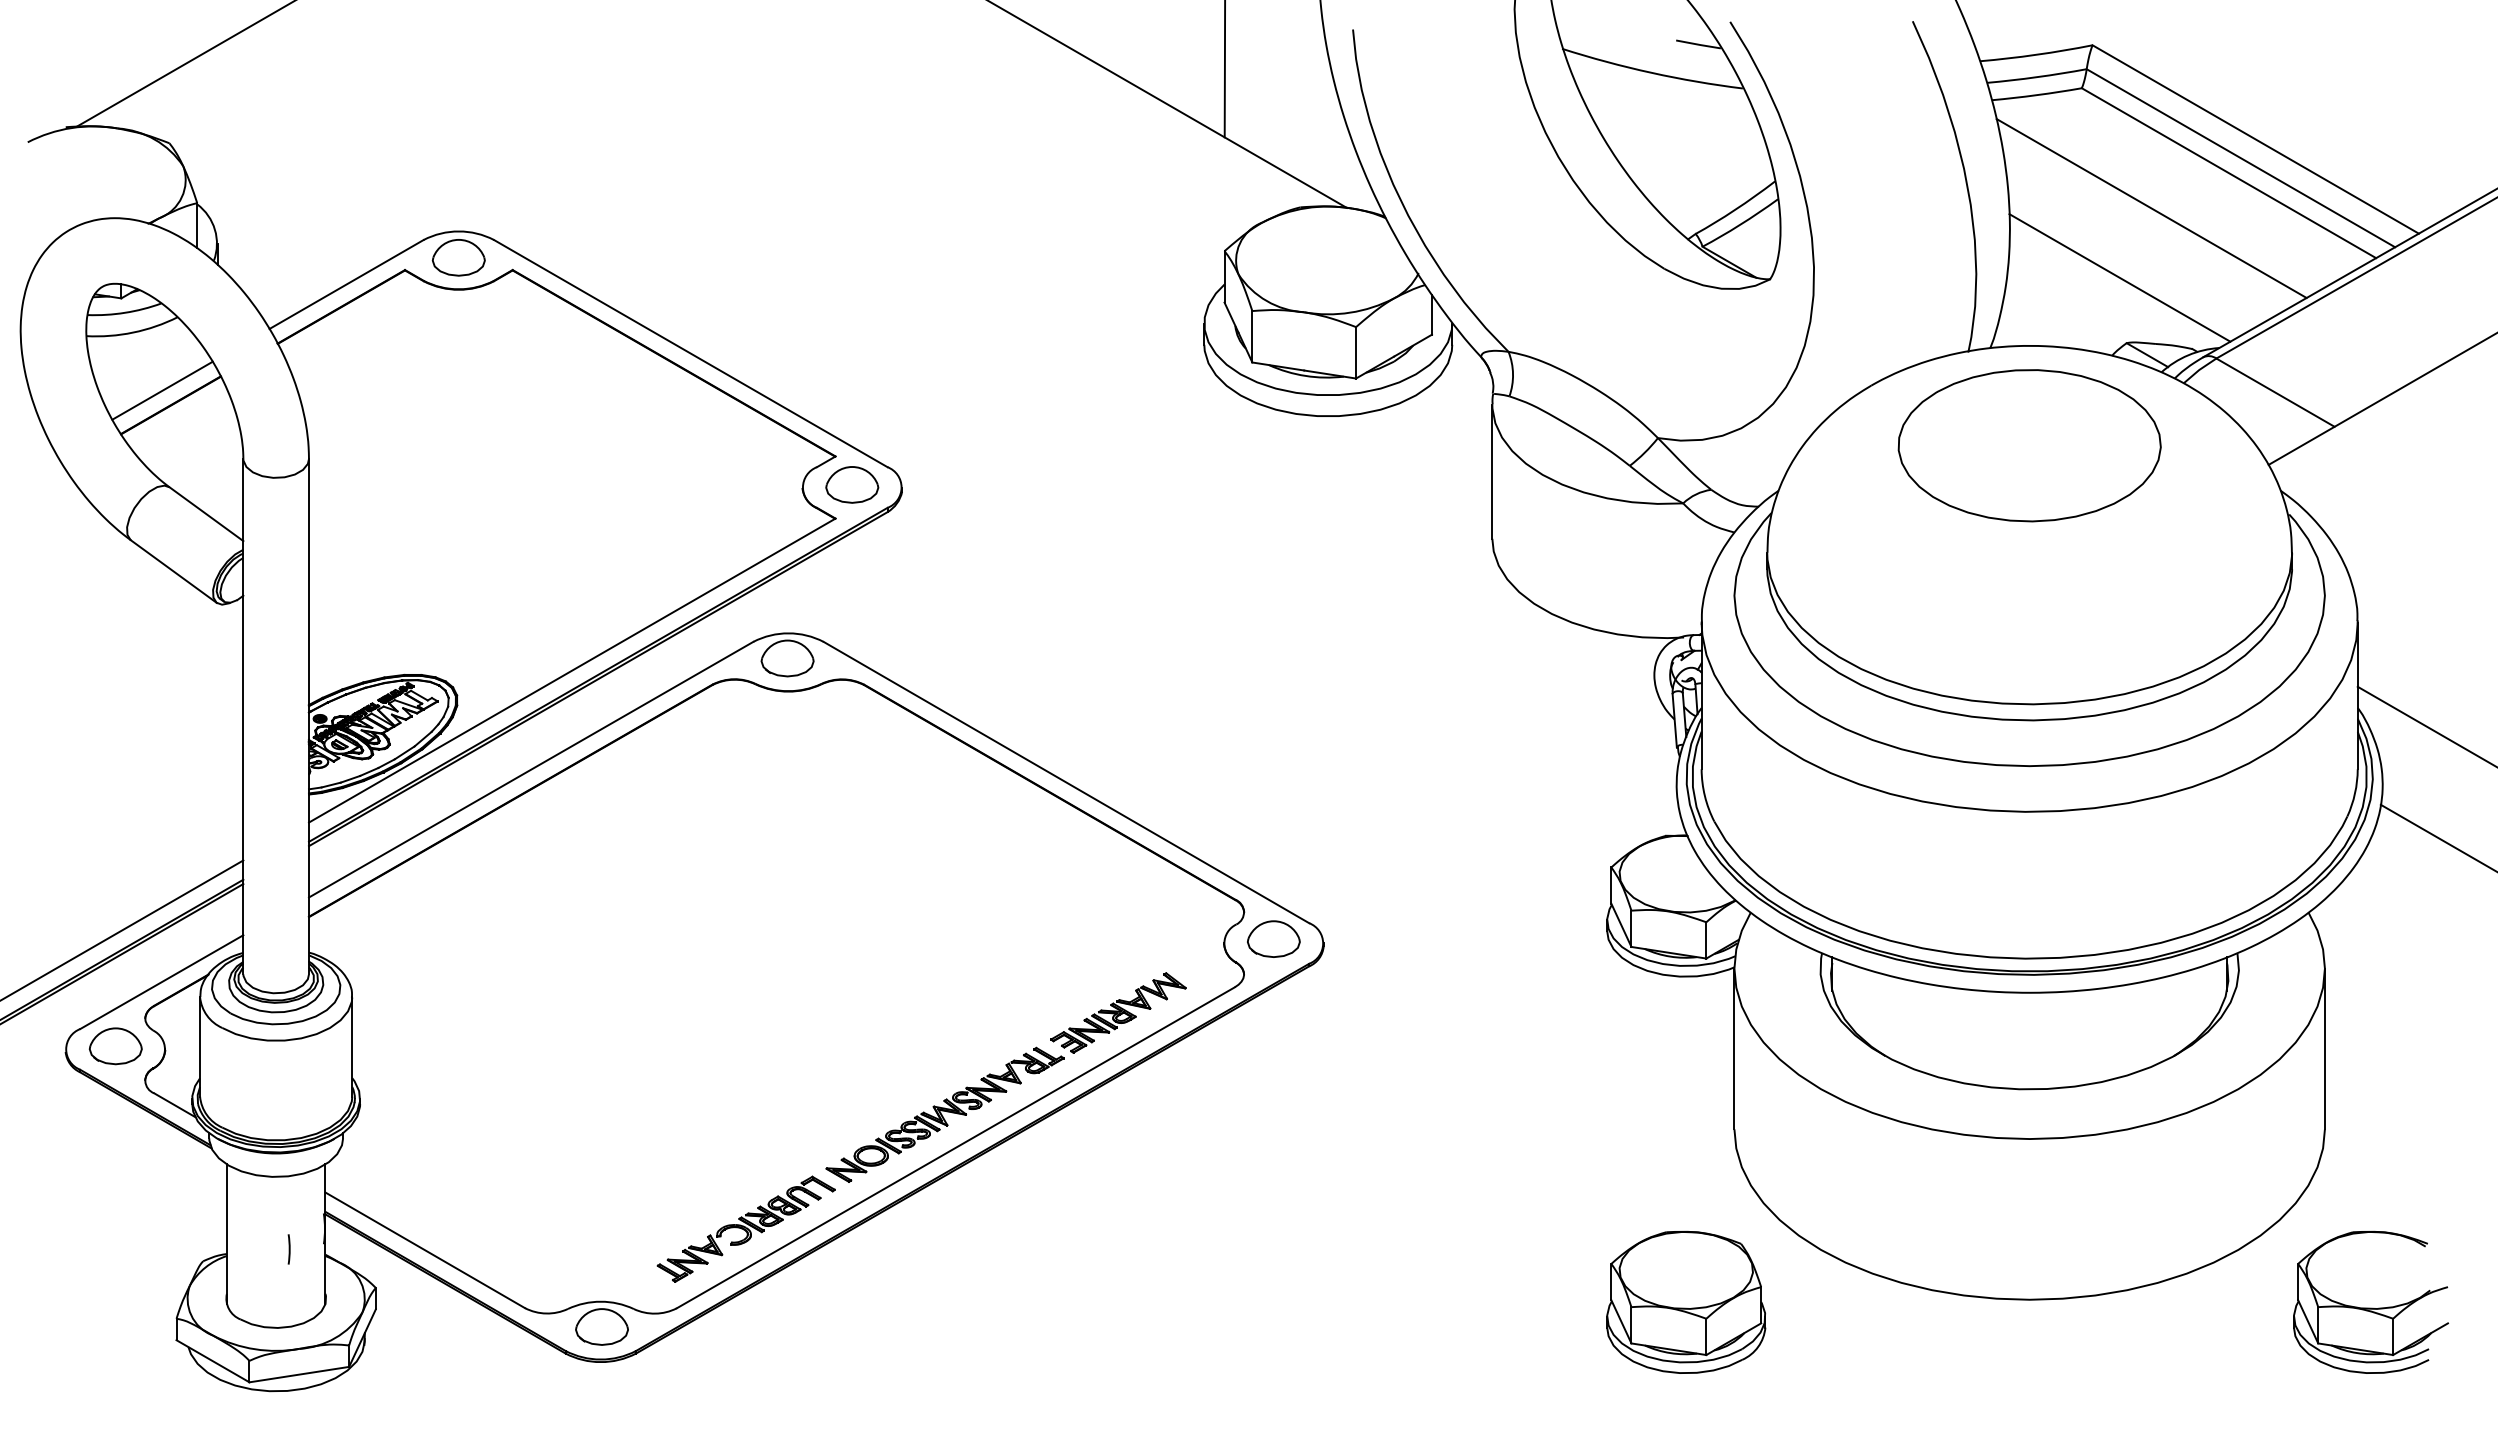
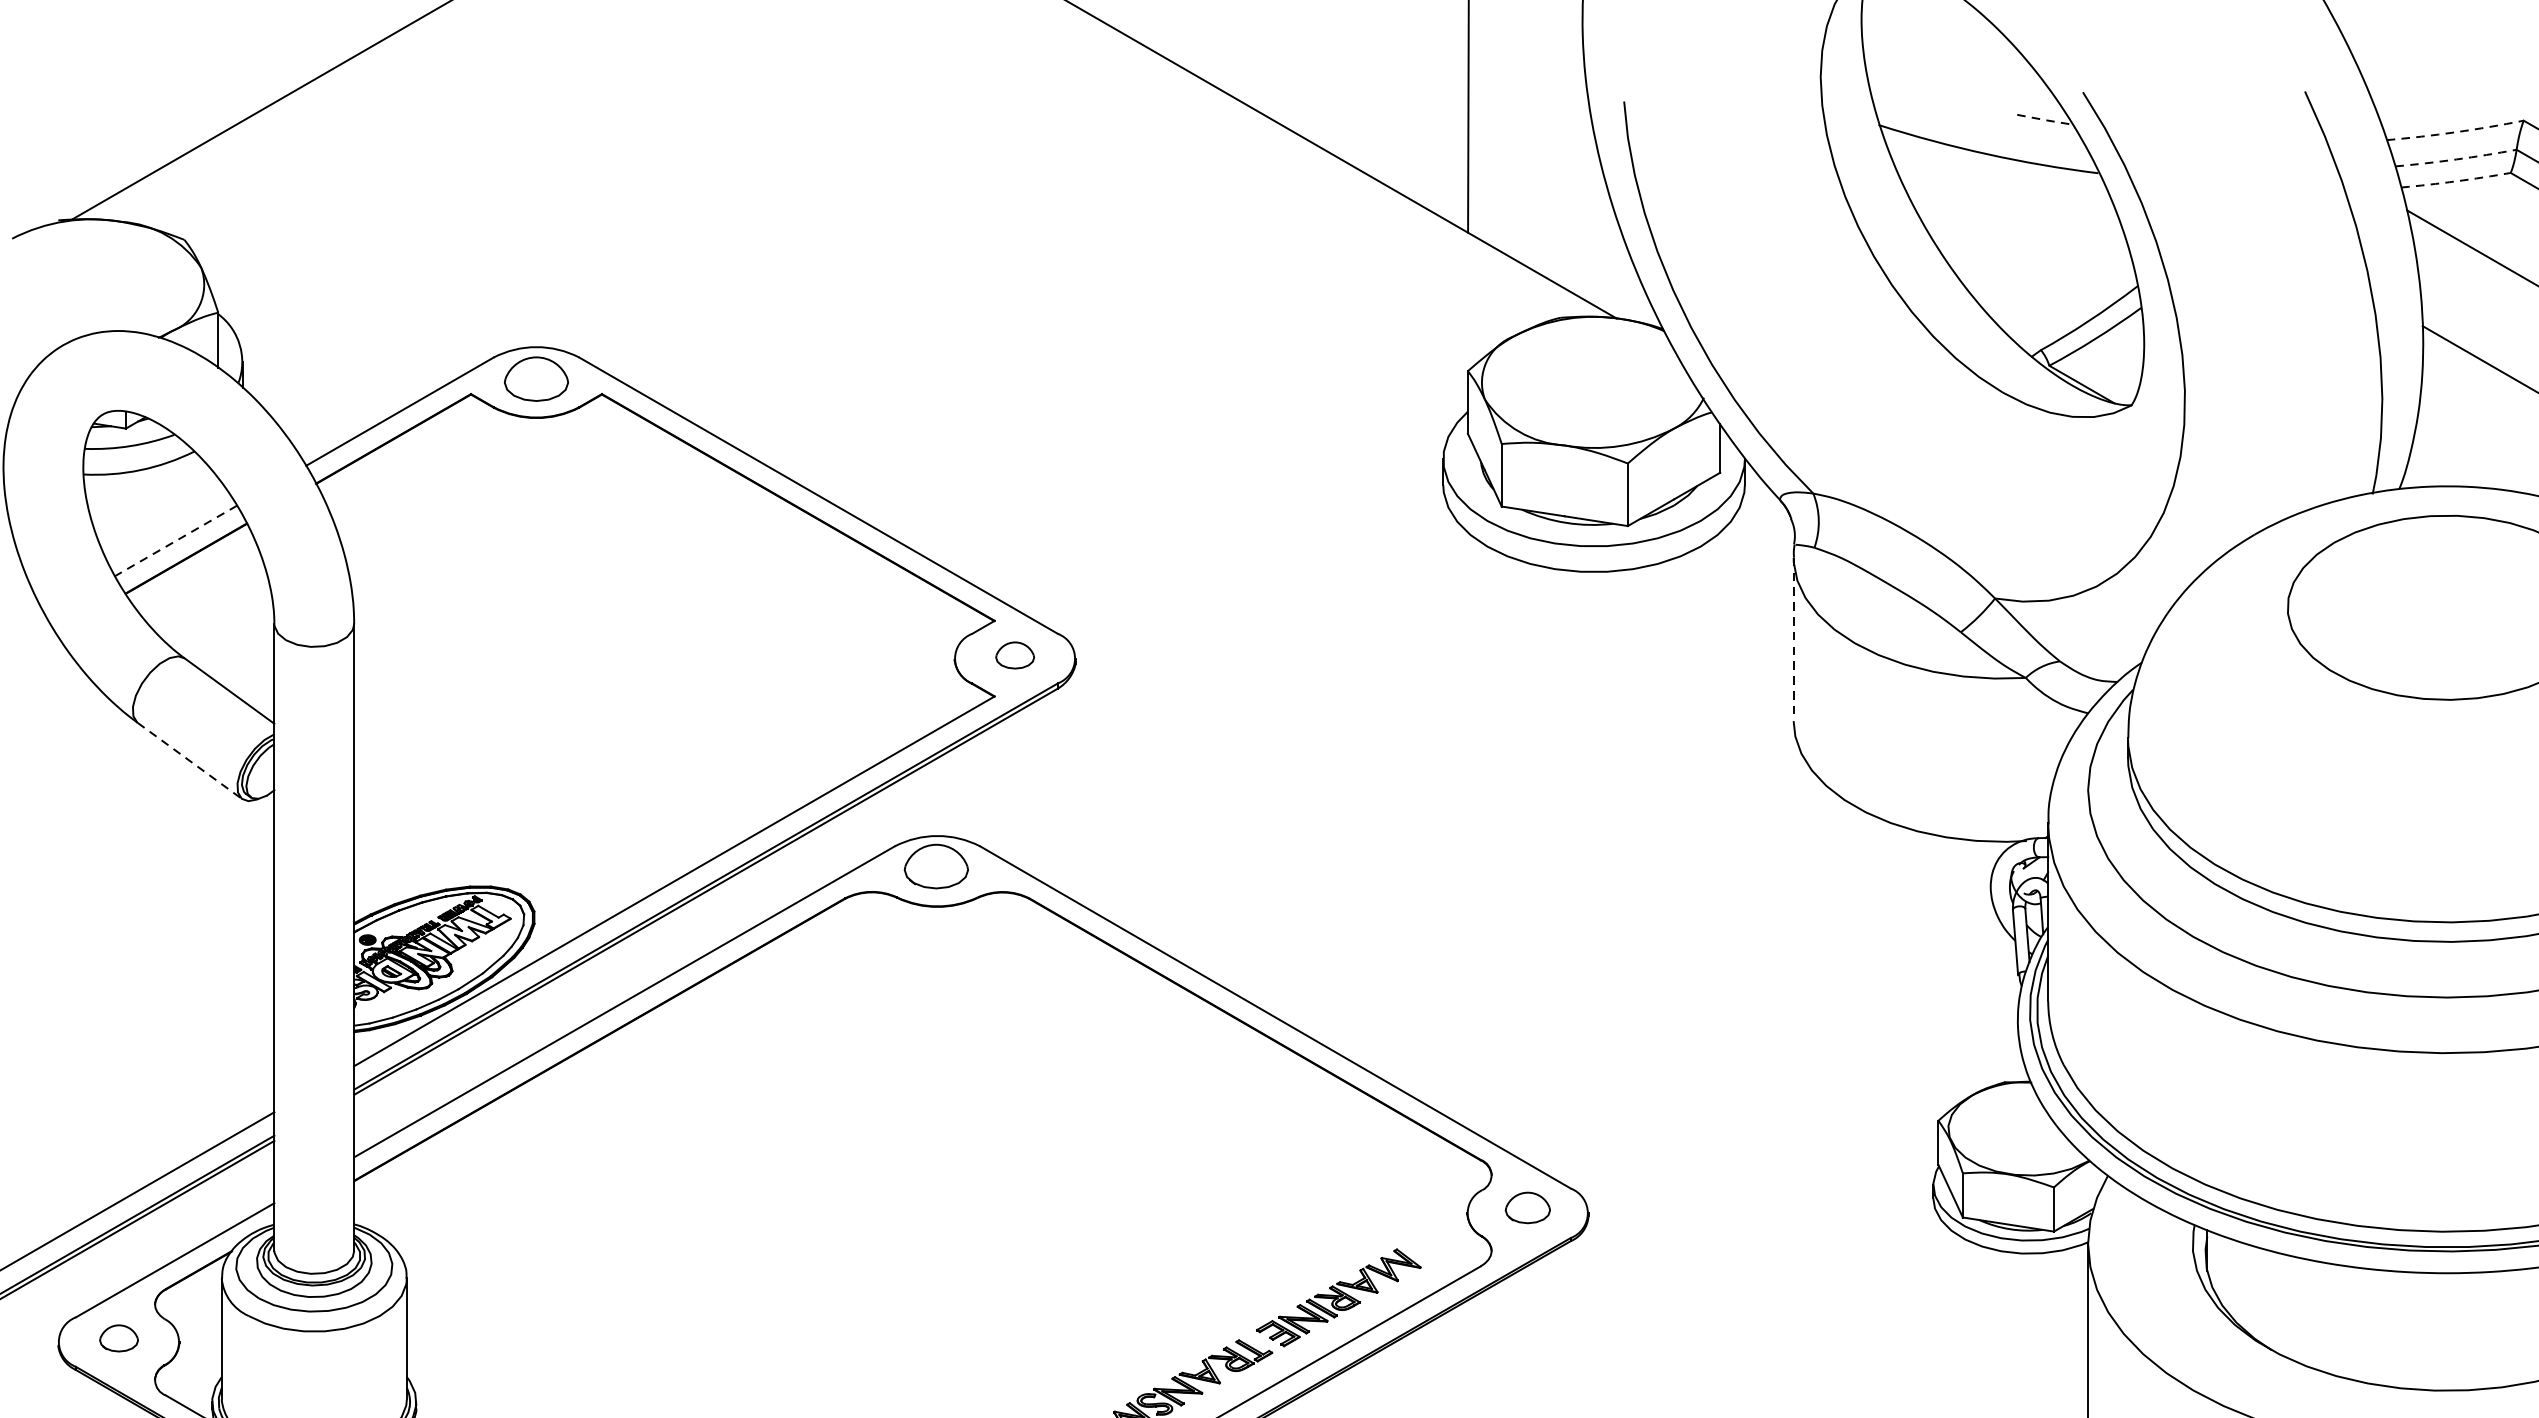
line: (1699, 44) -> (2045, 119), solid -> dashed
arc: (2036, 54) -> (2455, 131), solid -> dashed
arc: (2037, 77) -> (2456, 159), solid -> dashed
arc: (2036, 95) -> (2455, 181), solid -> dashed
line: (162, 390) -> (176, 540), solid -> dashed
line: (1492, 472) -> (1793, 640), solid -> dashed
part: (852, 484) -> (1015, 654), size x0.6
line: (174, 571) -> (190, 760), solid -> dashed
part: (1273, 938) -> (1527, 1207), size x0.7
part: (115, 1046) -> (118, 1338), size x0.6

